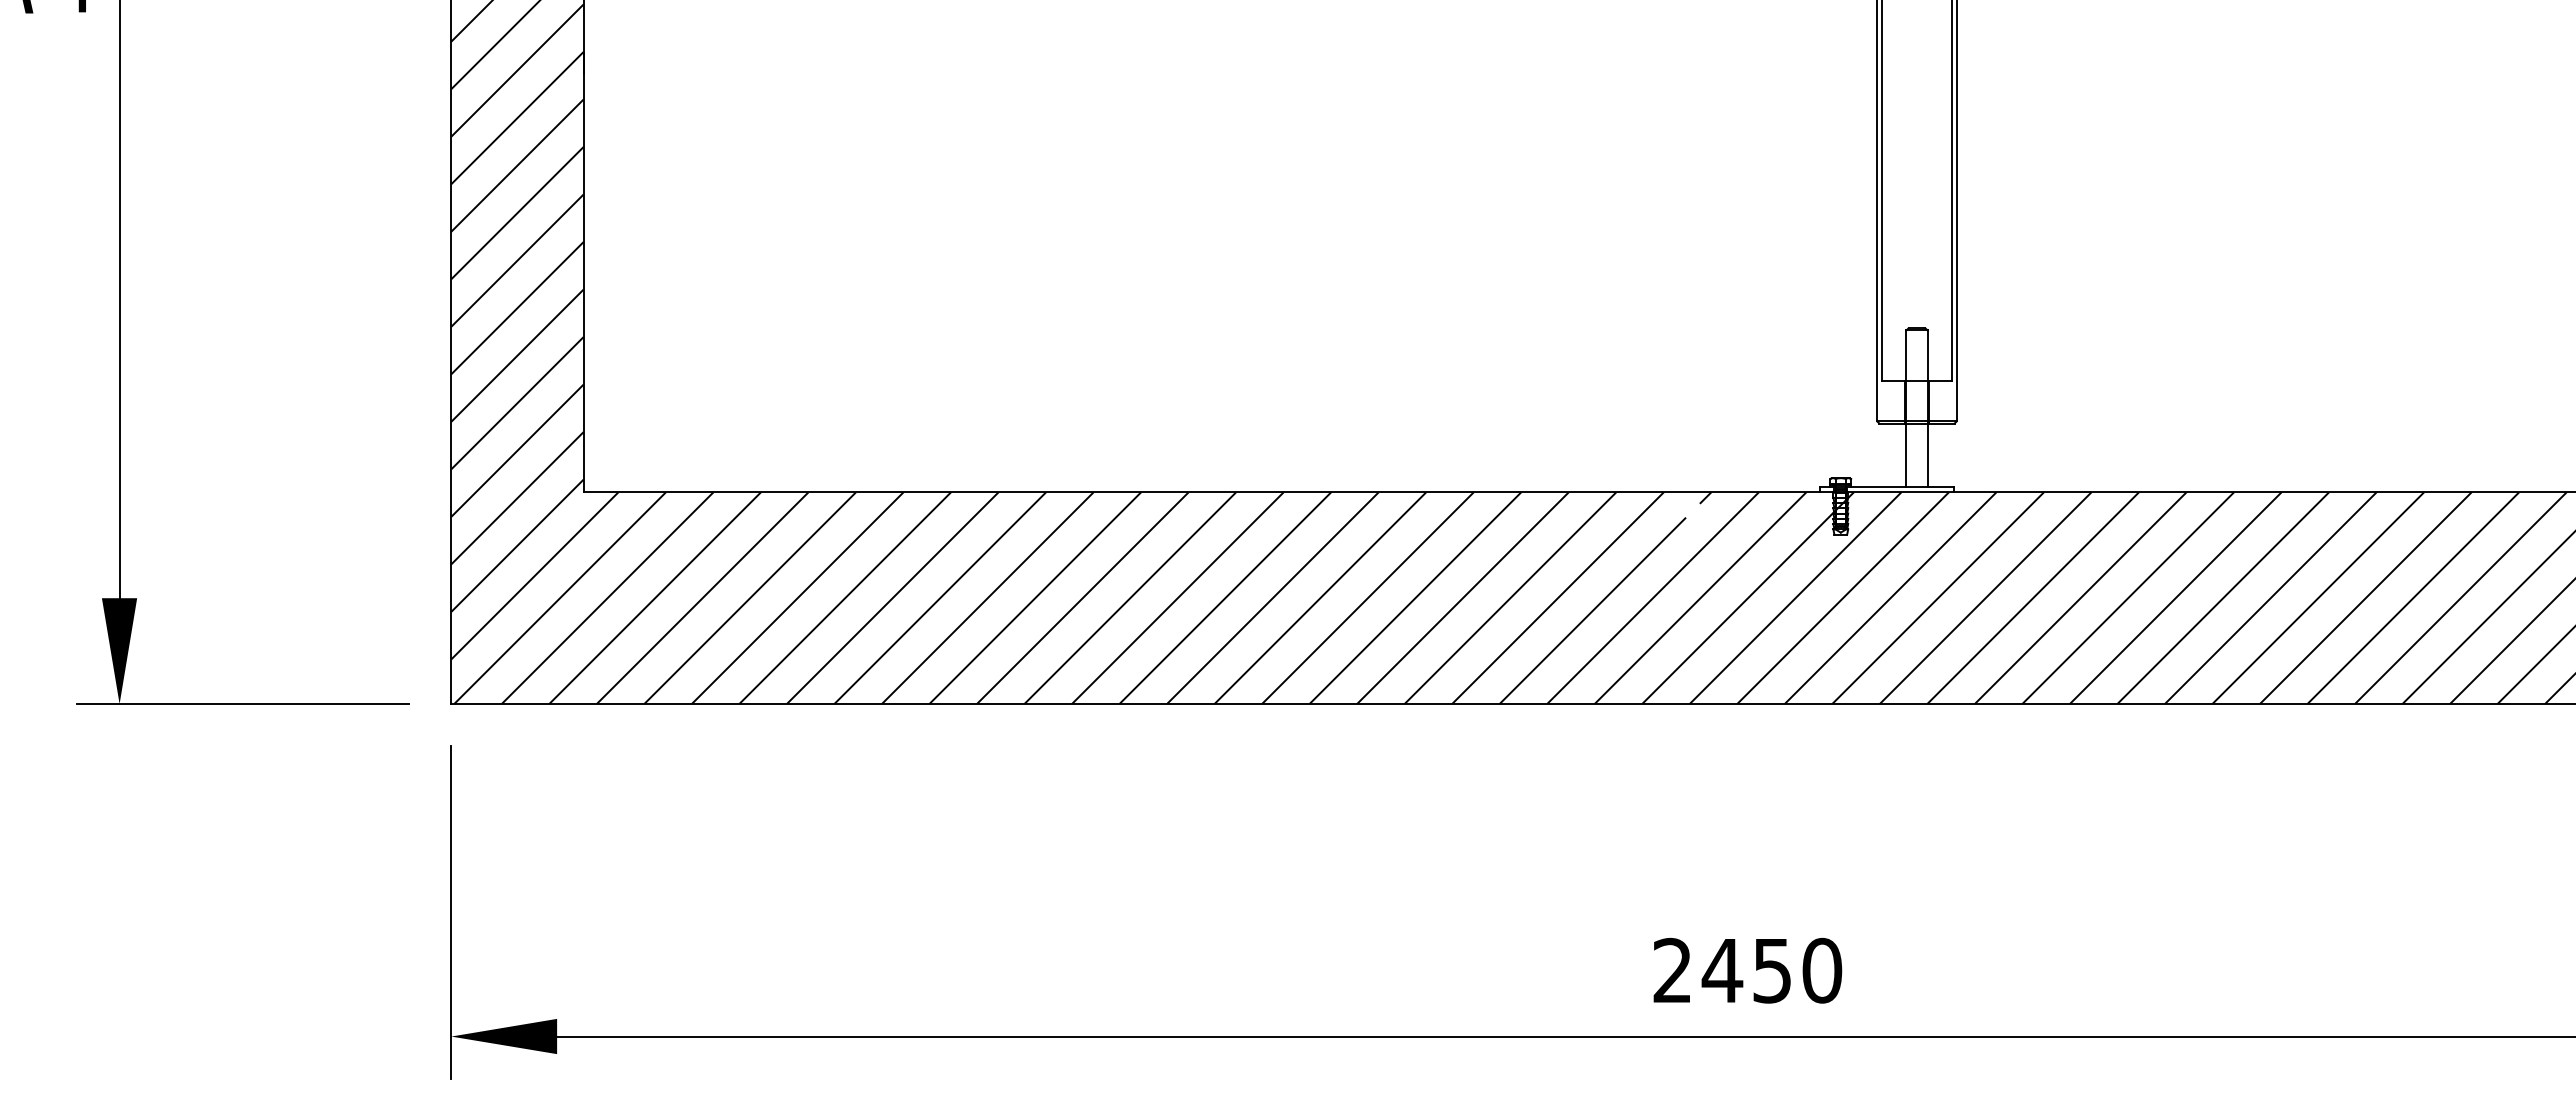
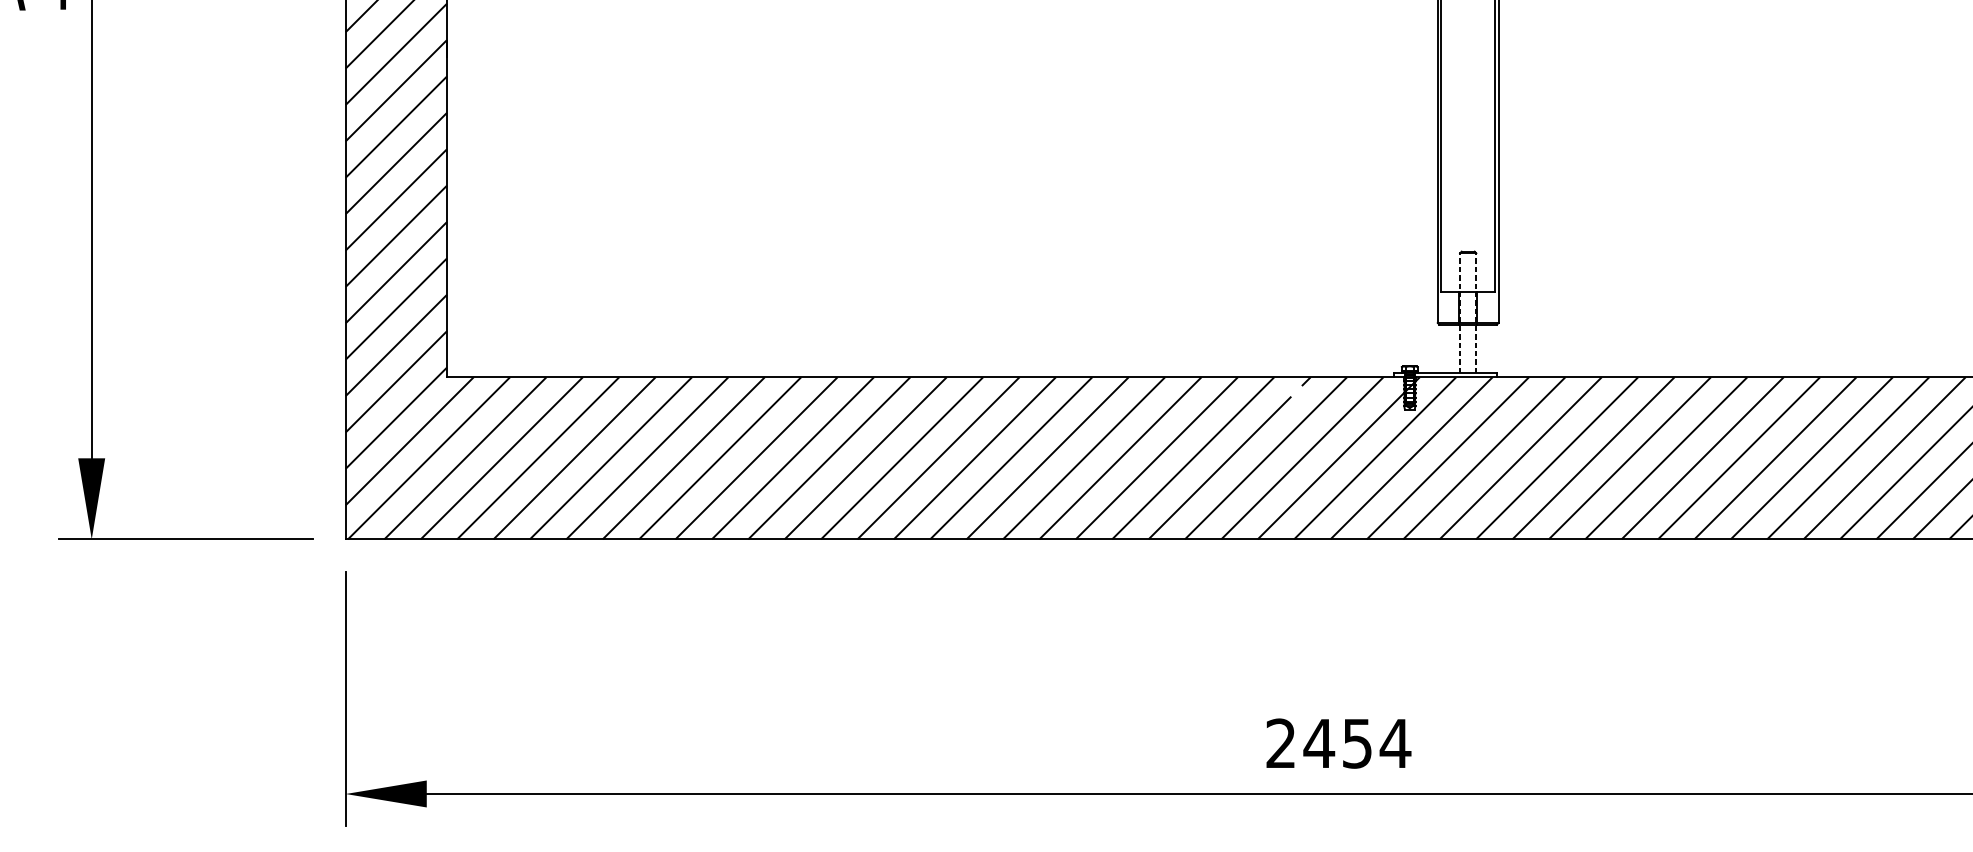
line: (1906, 408) -> (1460, 313), solid -> dashed
line: (1927, 408) -> (1476, 313), solid -> dashed
text: (1821, 970) -> (1395, 743), 2450 -> 2454

